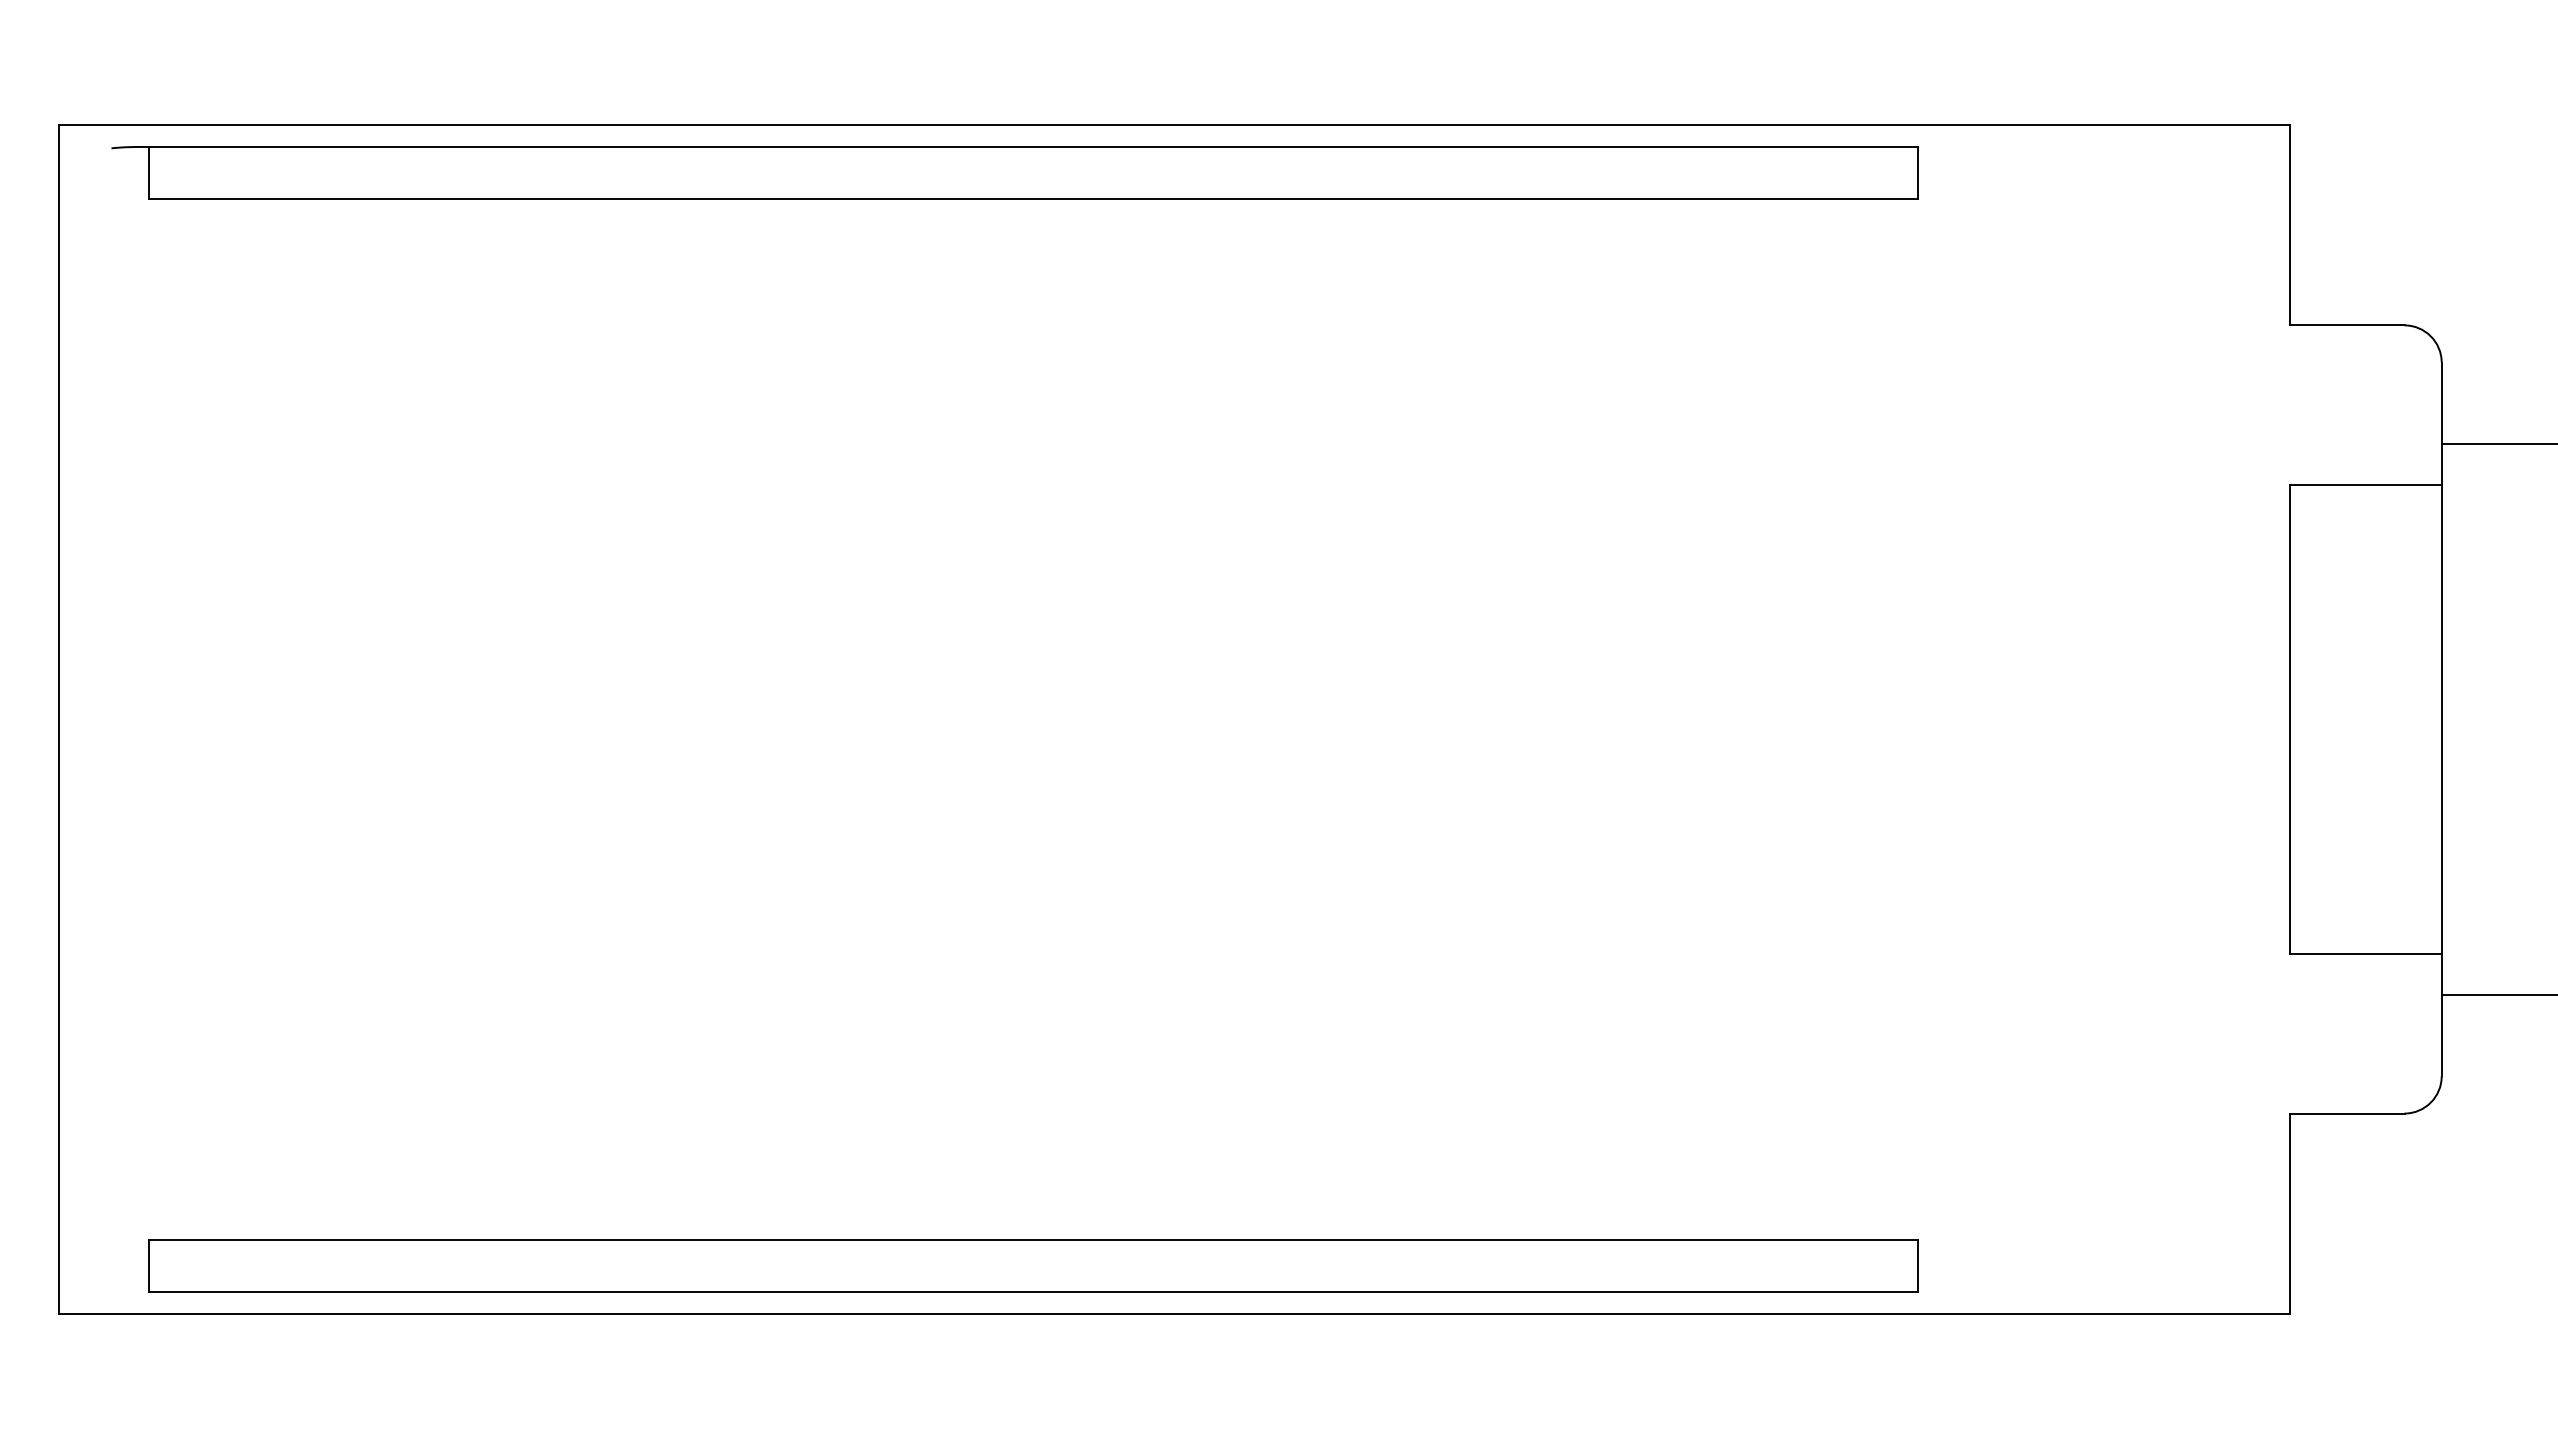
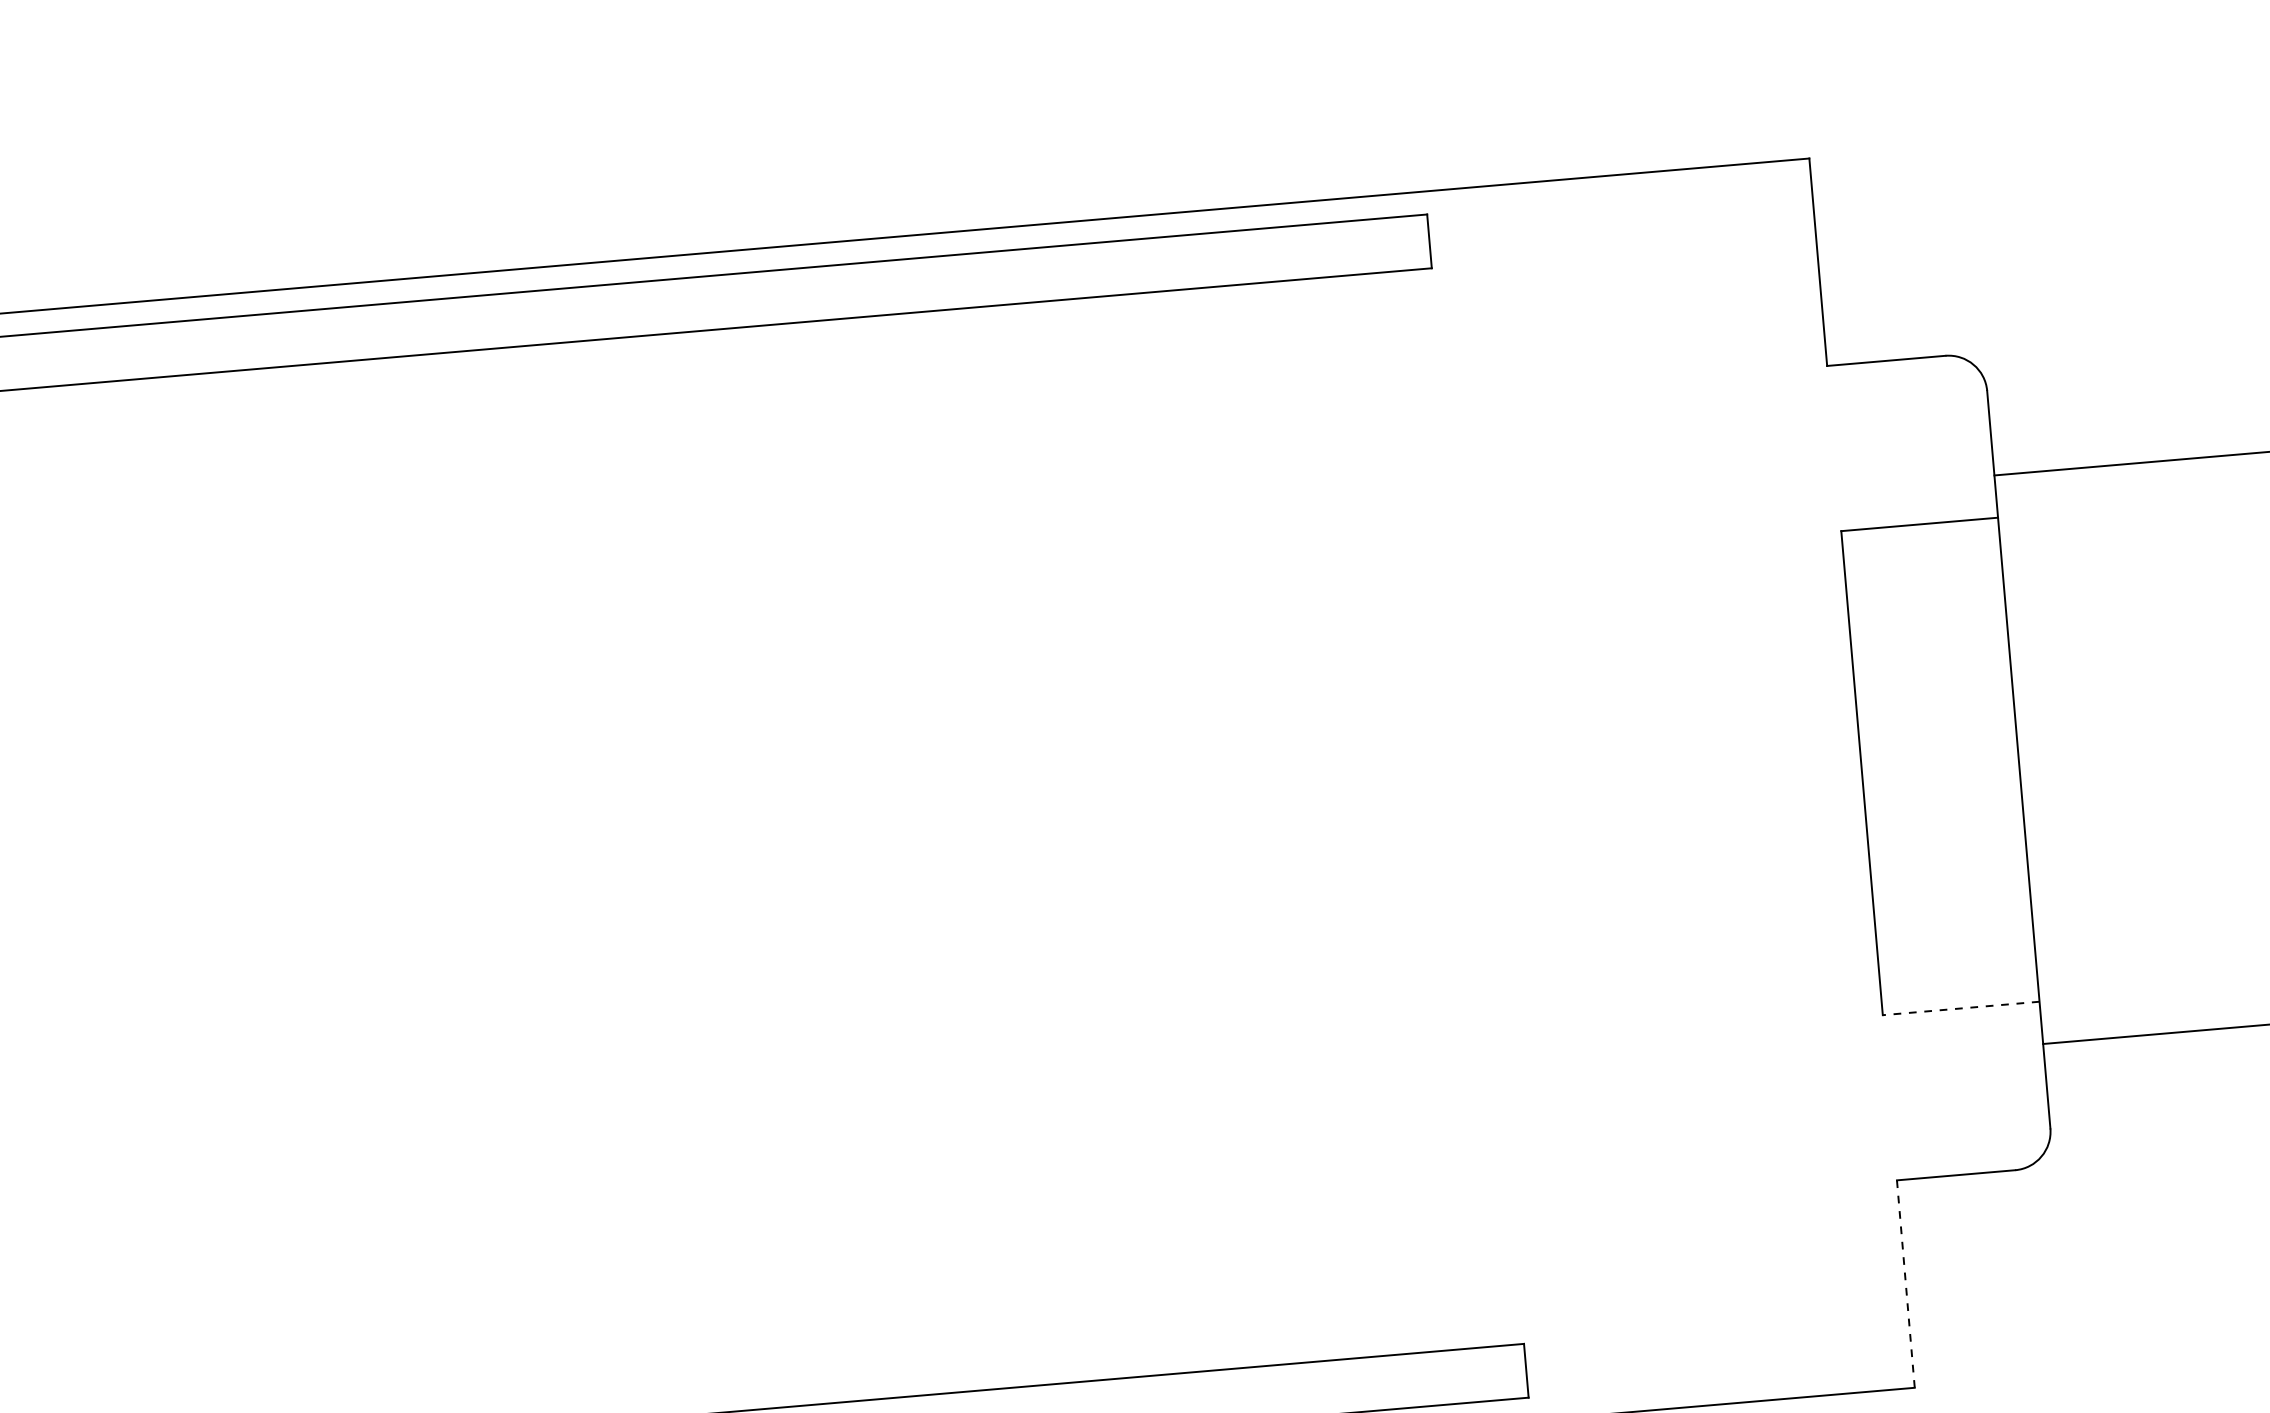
line: (2365, 953) -> (1960, 1008), solid -> dashed
line: (2290, 1214) -> (1906, 1284), solid -> dashed

